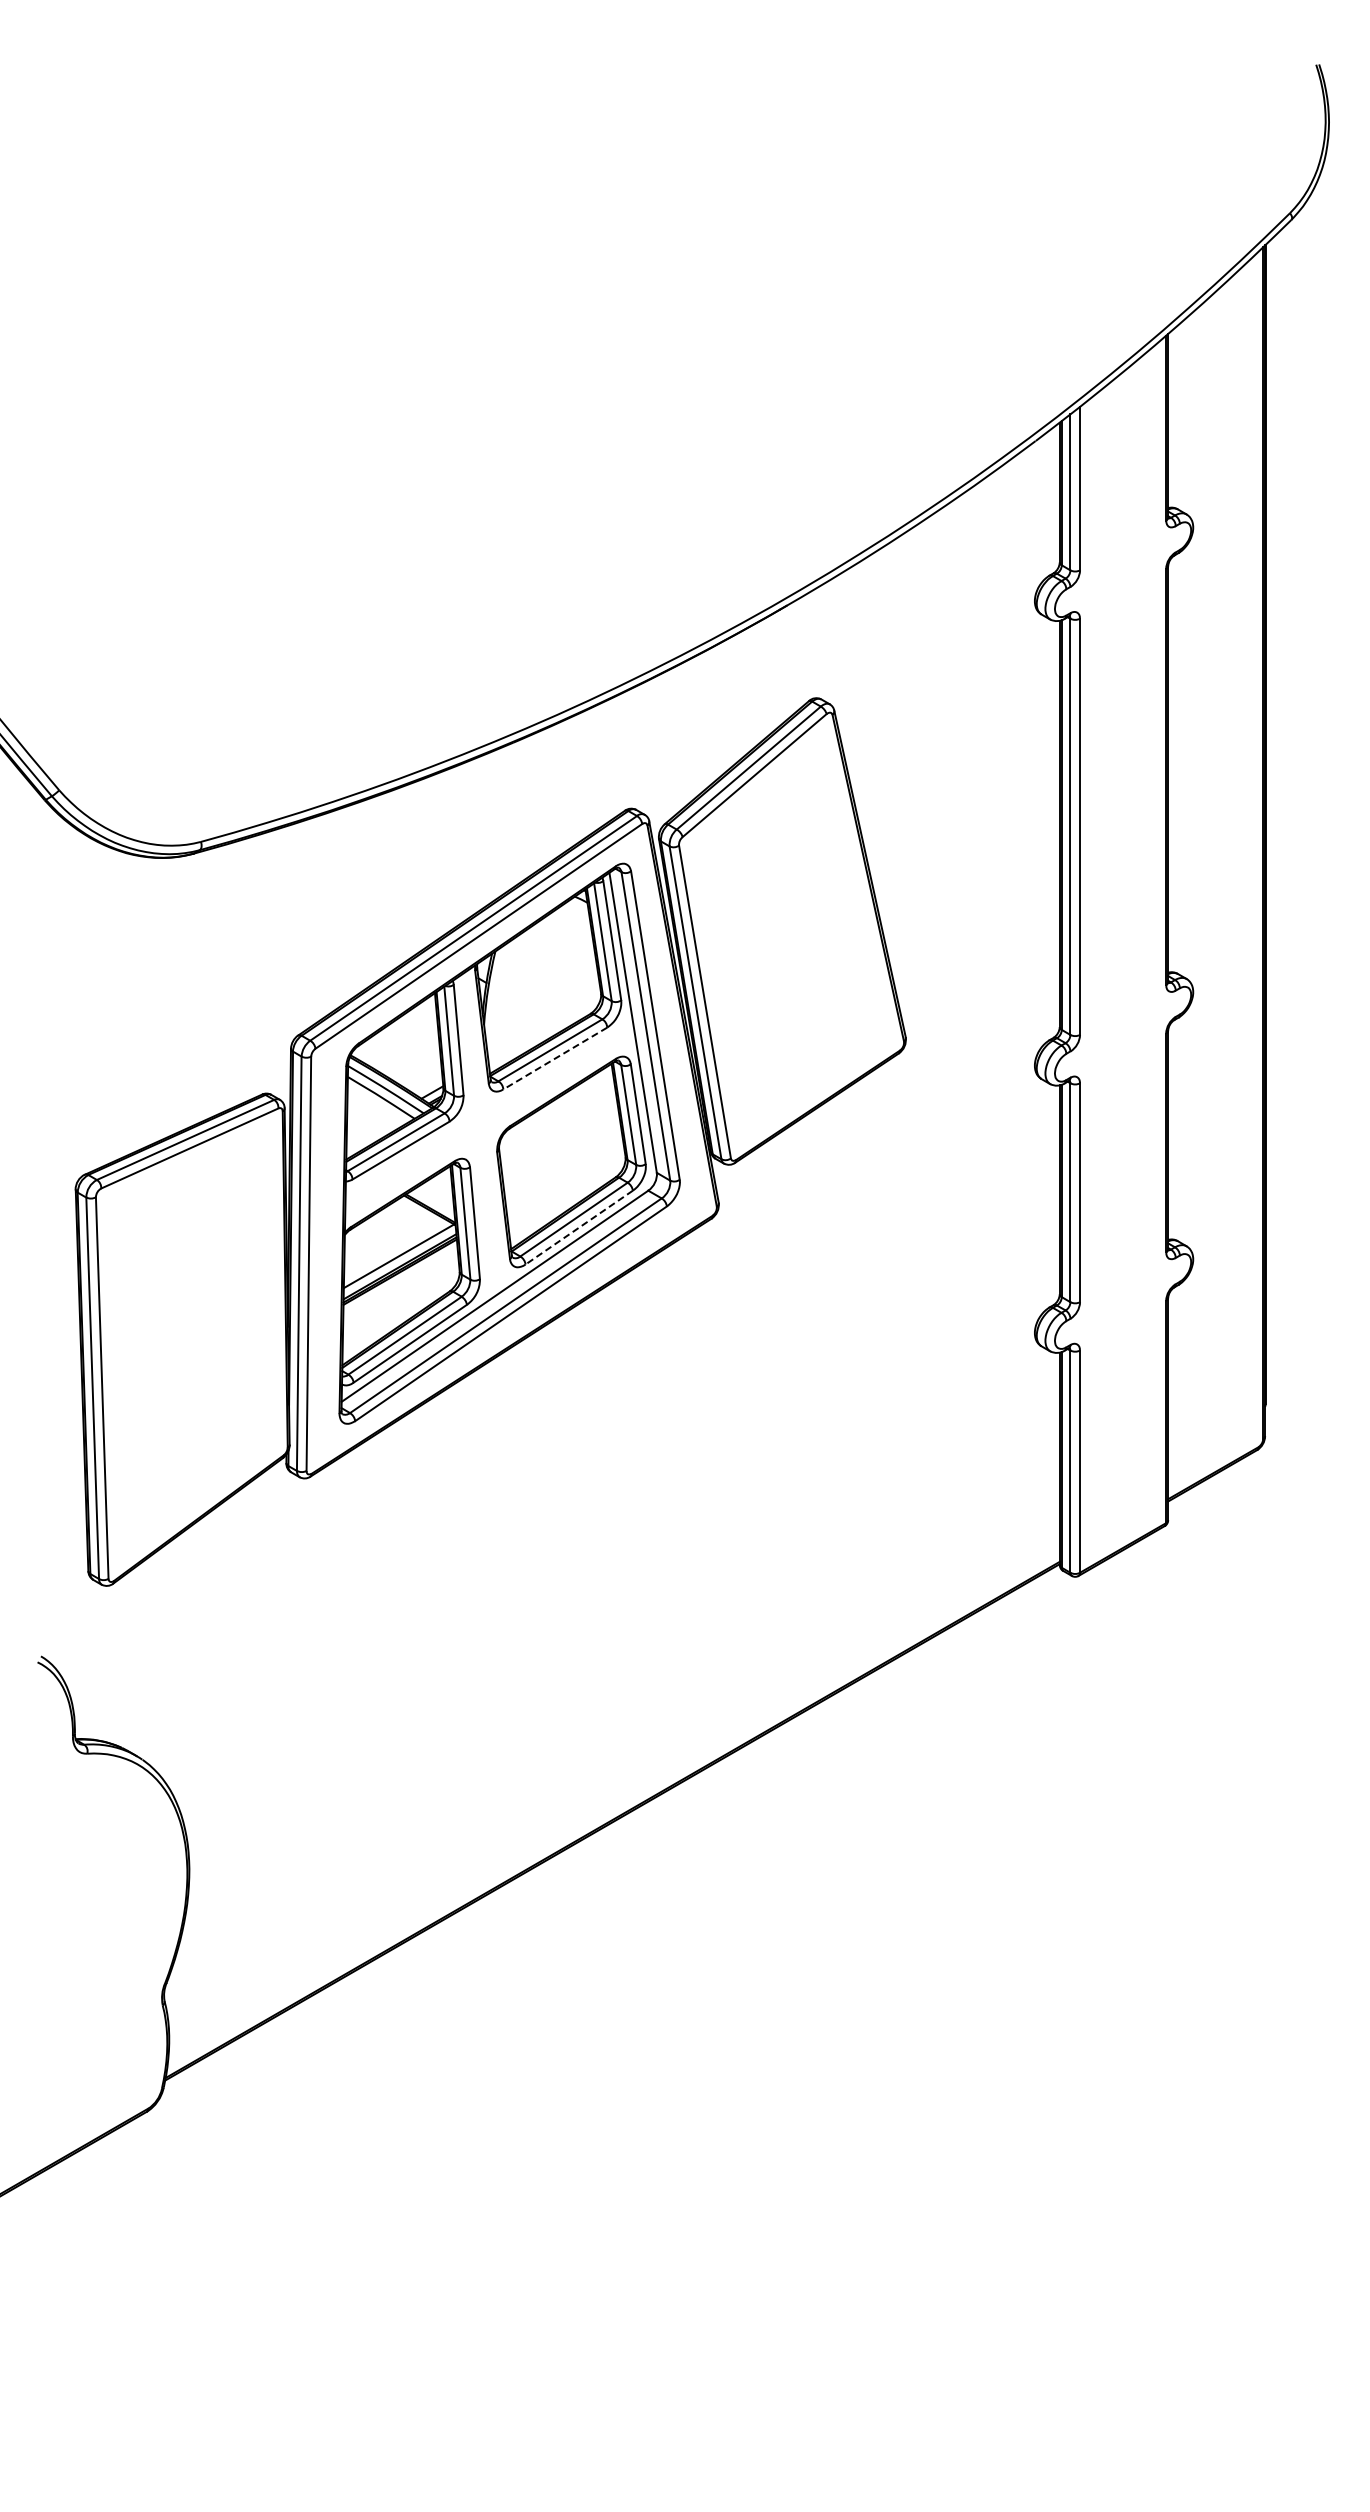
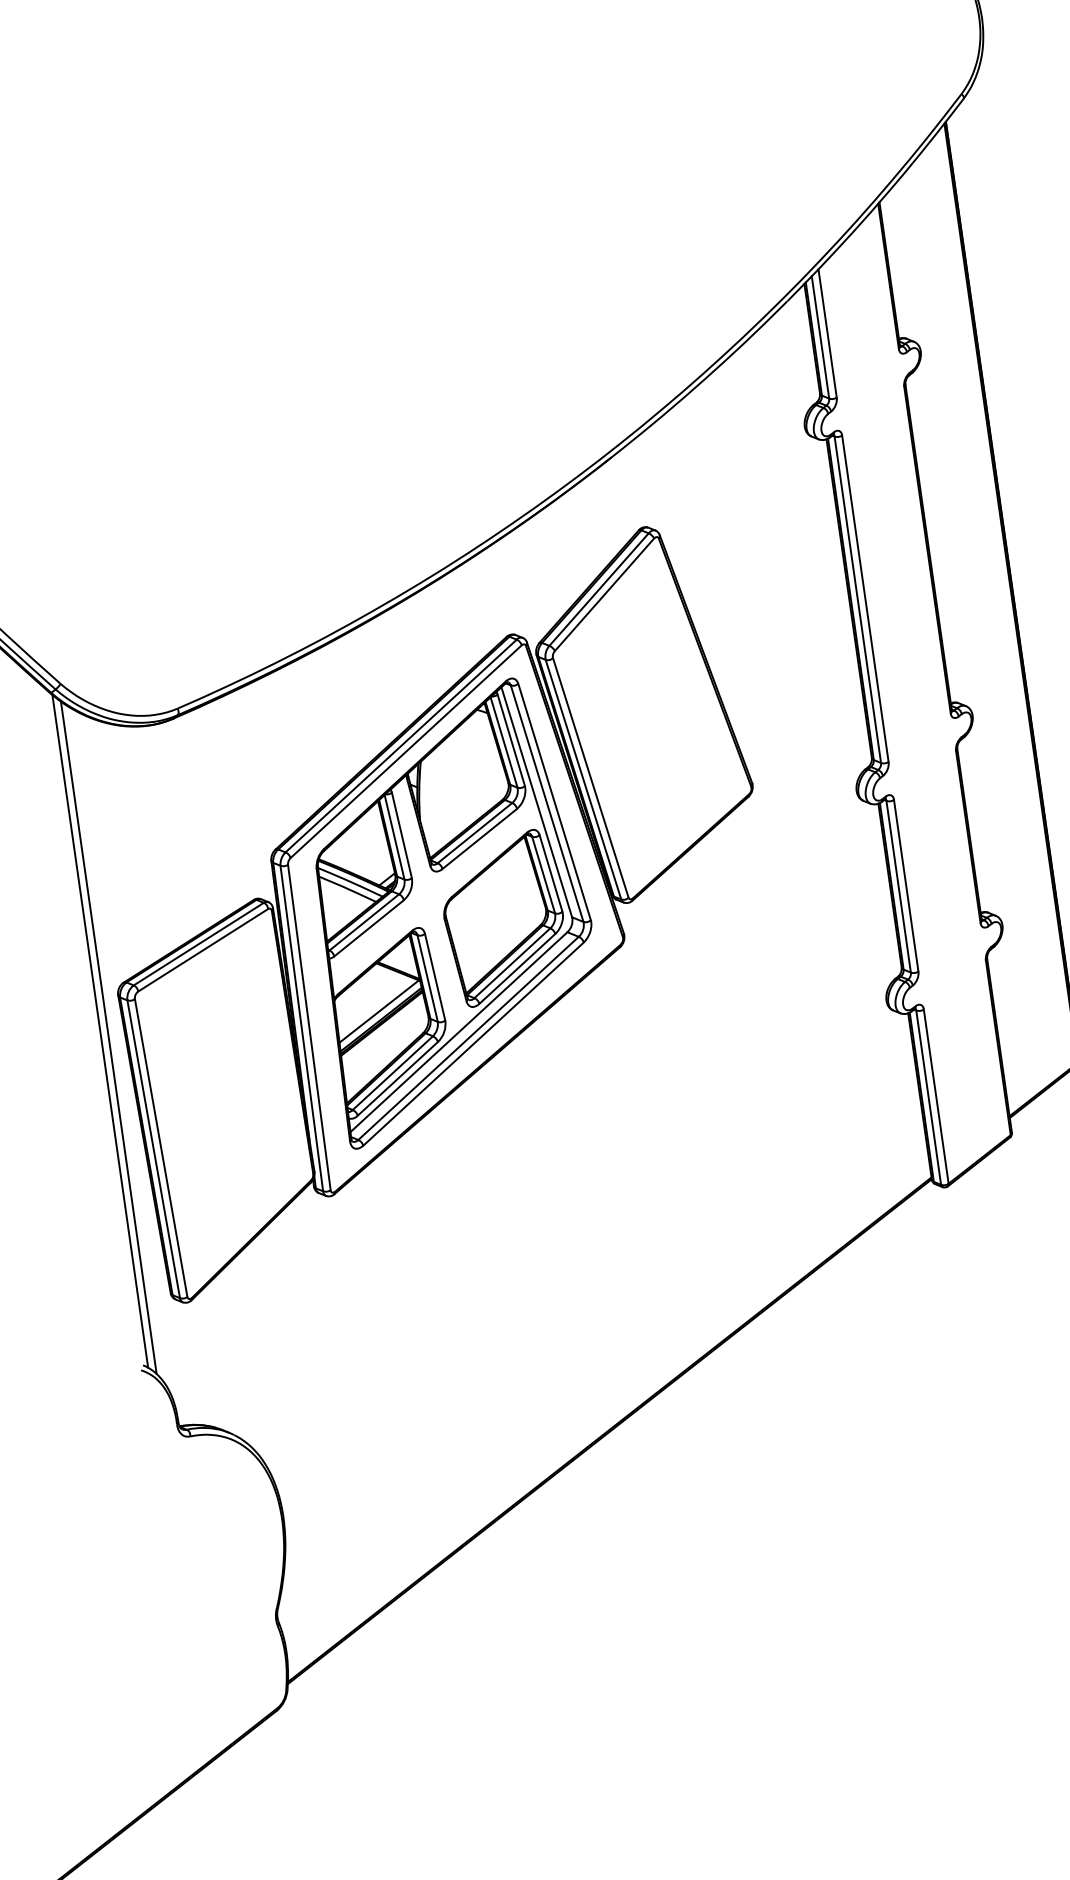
line: (555, 1058) -> (479, 838), dashed -> solid
line: (578, 1227) -> (516, 968), dashed -> solid
line: (46, 1231) -> (99, 1031), added
line: (56, 1240) -> (108, 1037), added

